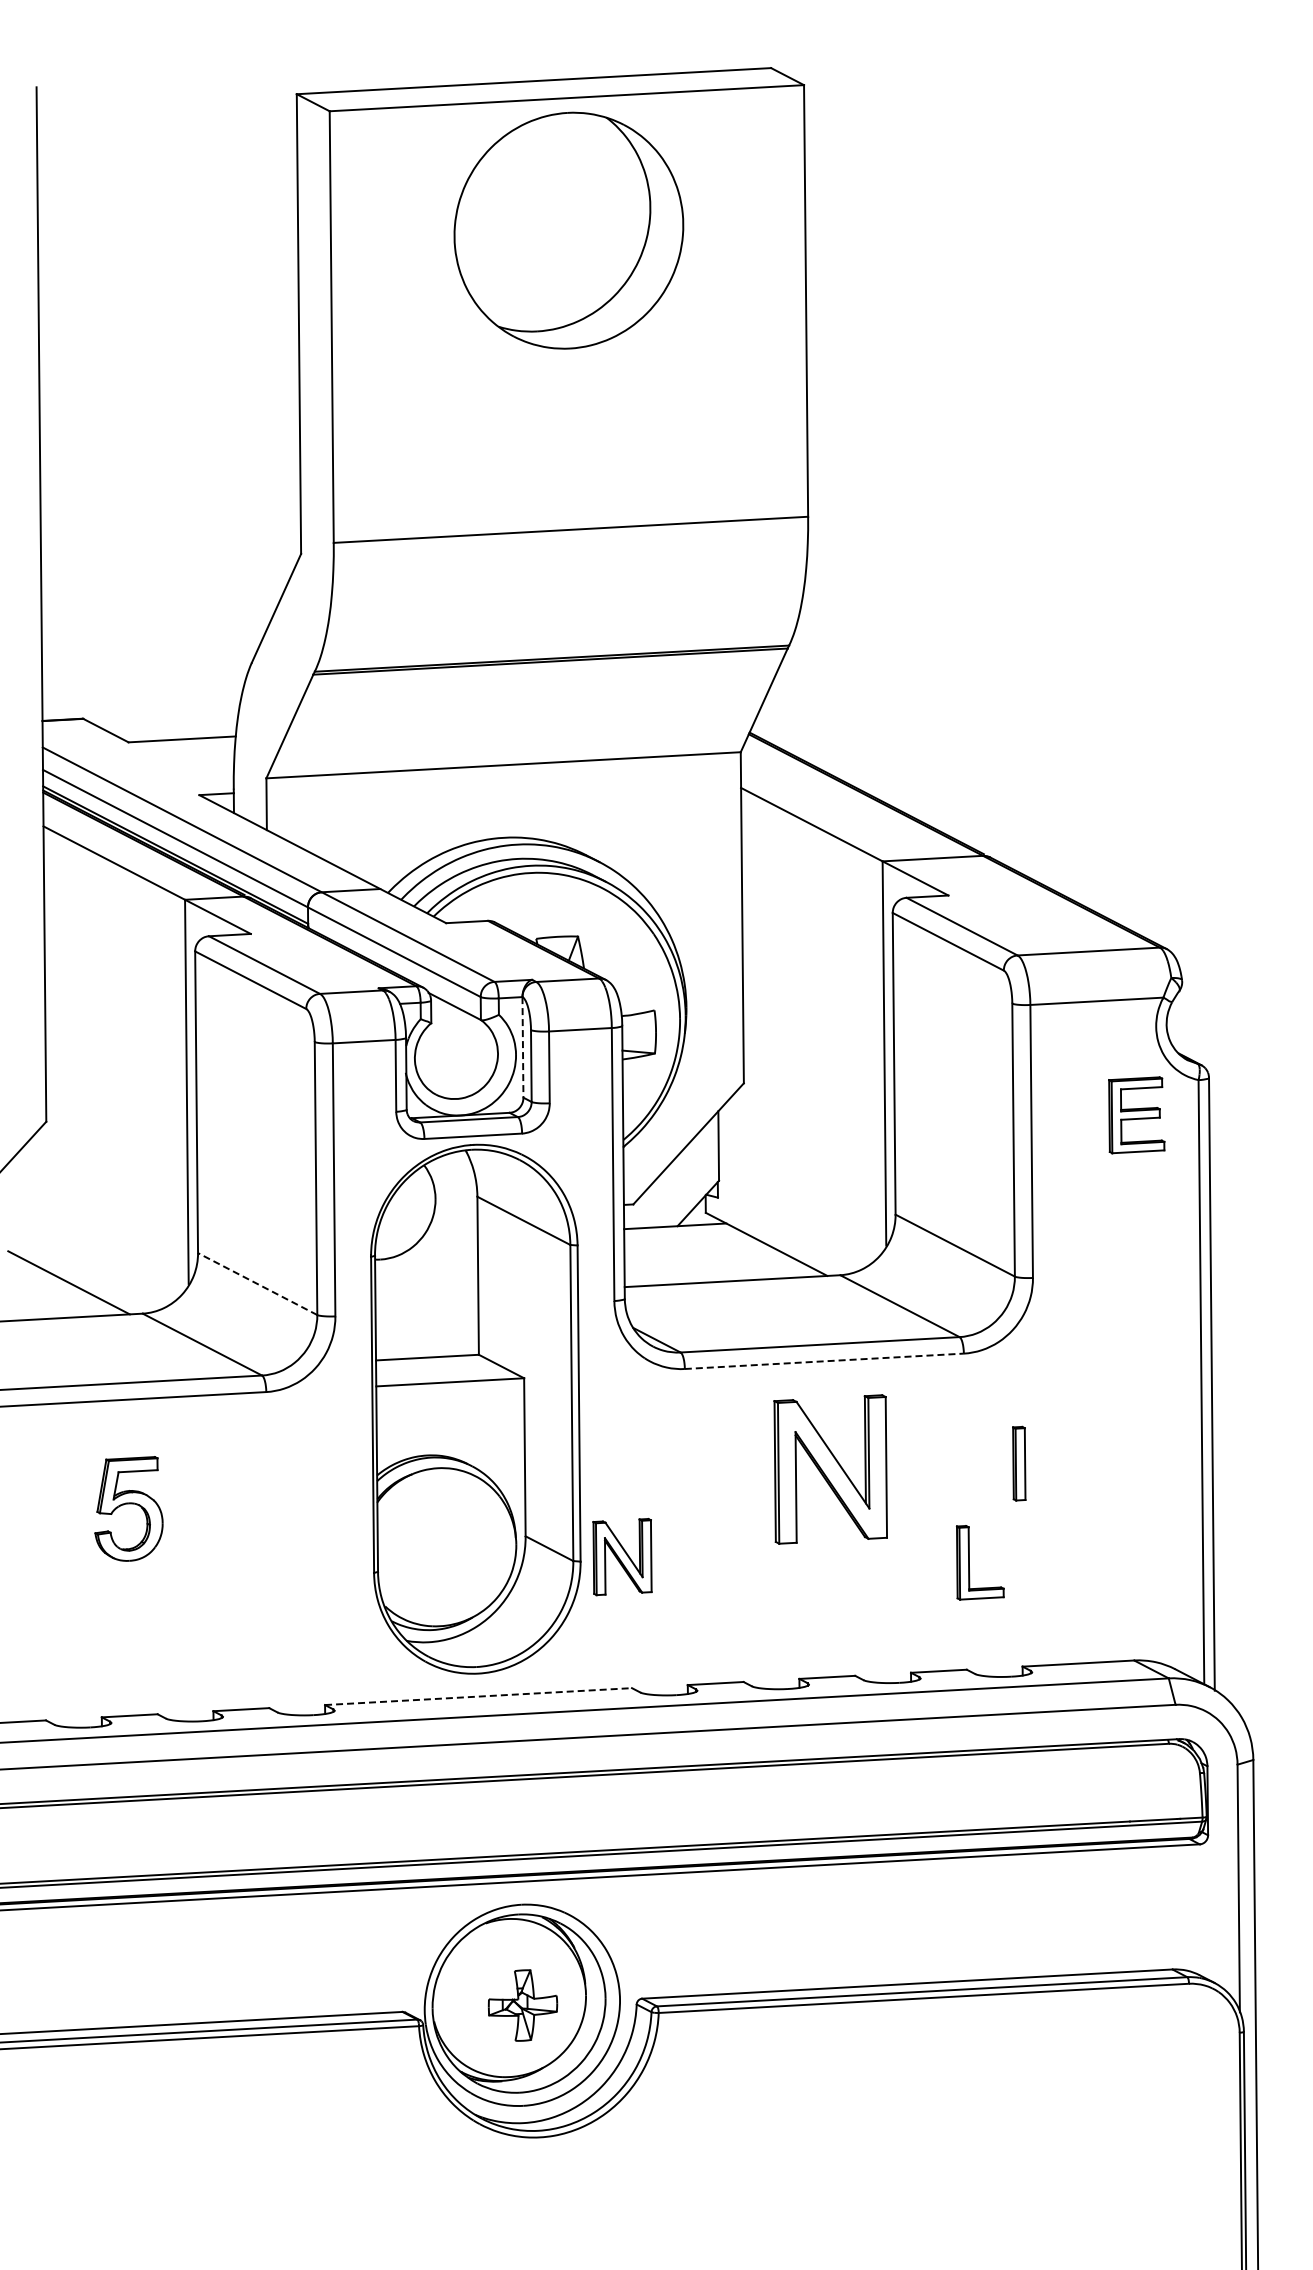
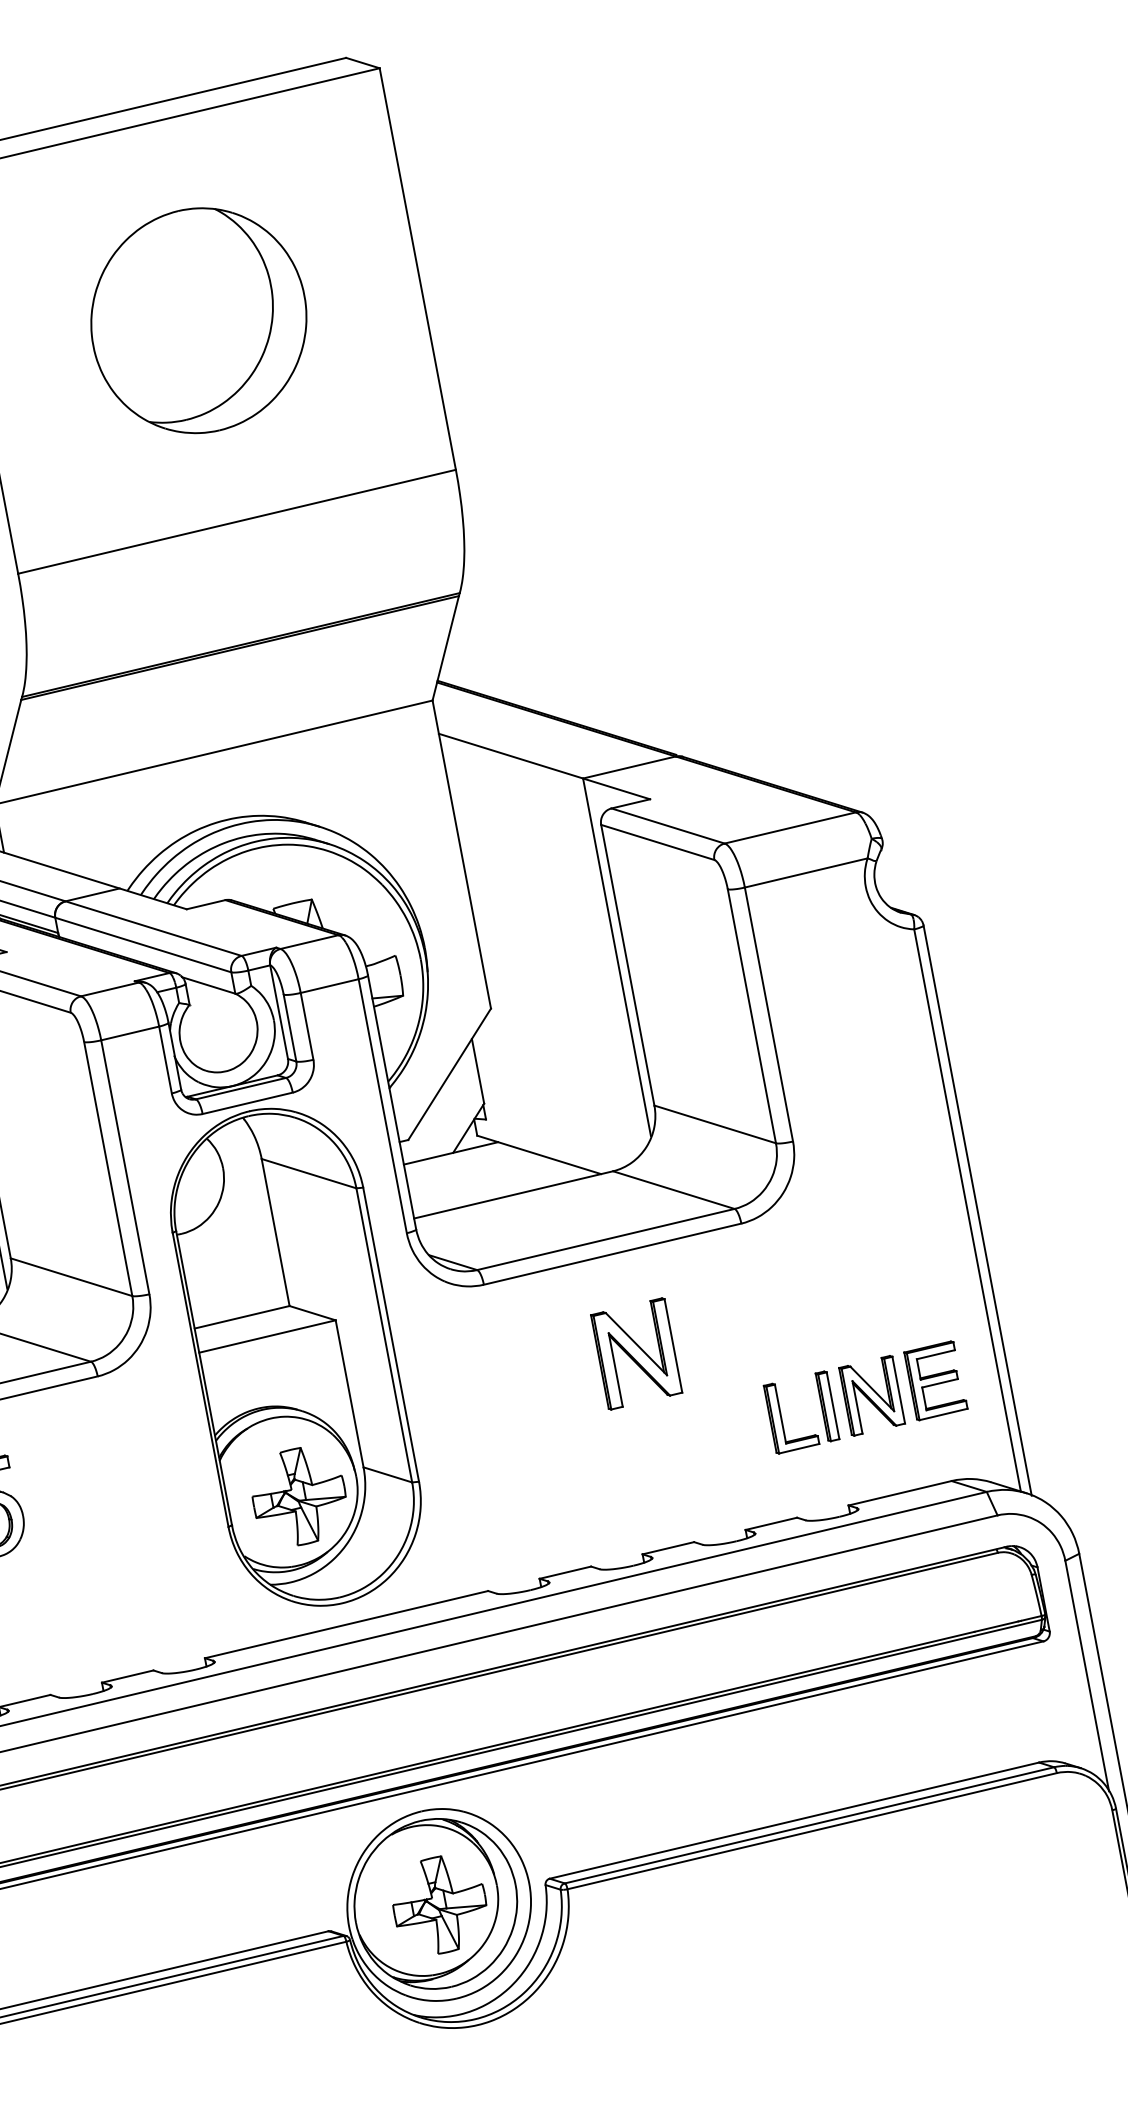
part: (568, 230) -> (198, 320), moved
line: (522, 1047) -> (278, 1012), dashed -> solid
part: (1136, 1115) -> (935, 1380), moved
line: (257, 1283) -> (71, 1276), dashed -> solid
line: (824, 1361) -> (612, 1254), dashed -> solid
part: (1019, 1463) -> (827, 1406), moved
part: (830, 1469) -> (636, 1353), size x0.71
part: (452, 1554) -> (298, 1496), added
part: (622, 1557) -> (872, 1396), moved
line: (478, 1696) -> (346, 1624), dashed -> solid
part: (522, 2005) -> (439, 1905), size x1.43

